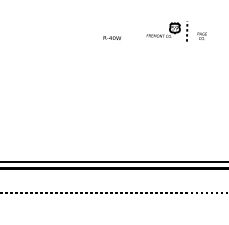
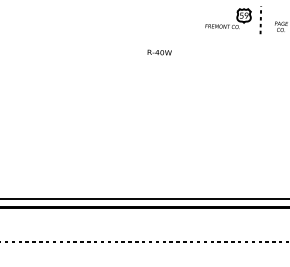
text: (111, 37) -> (158, 51), moved

